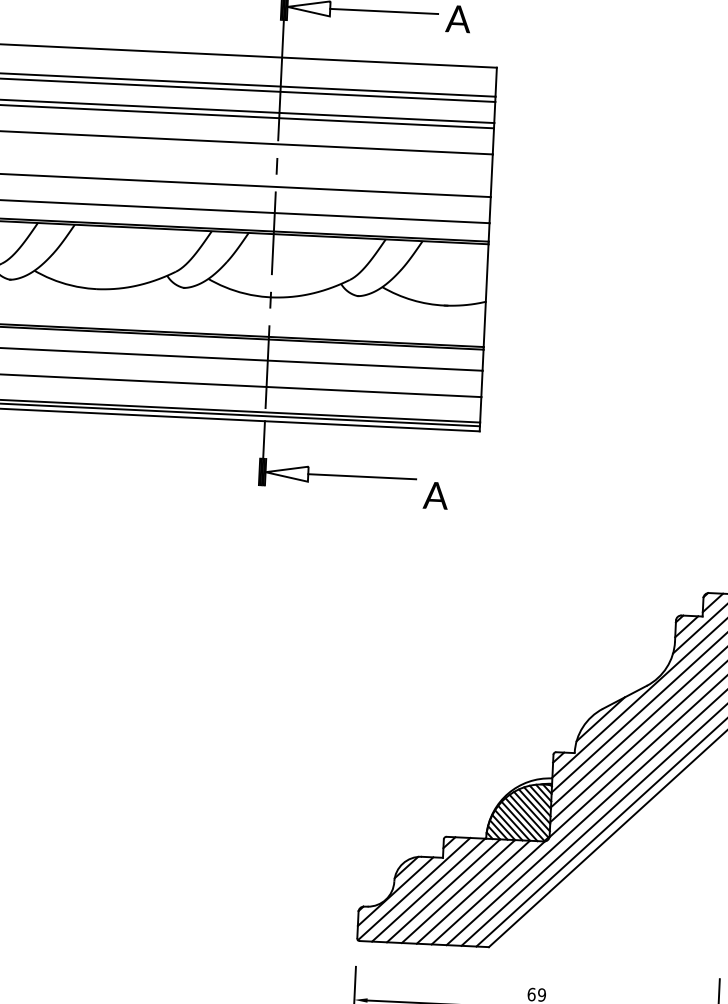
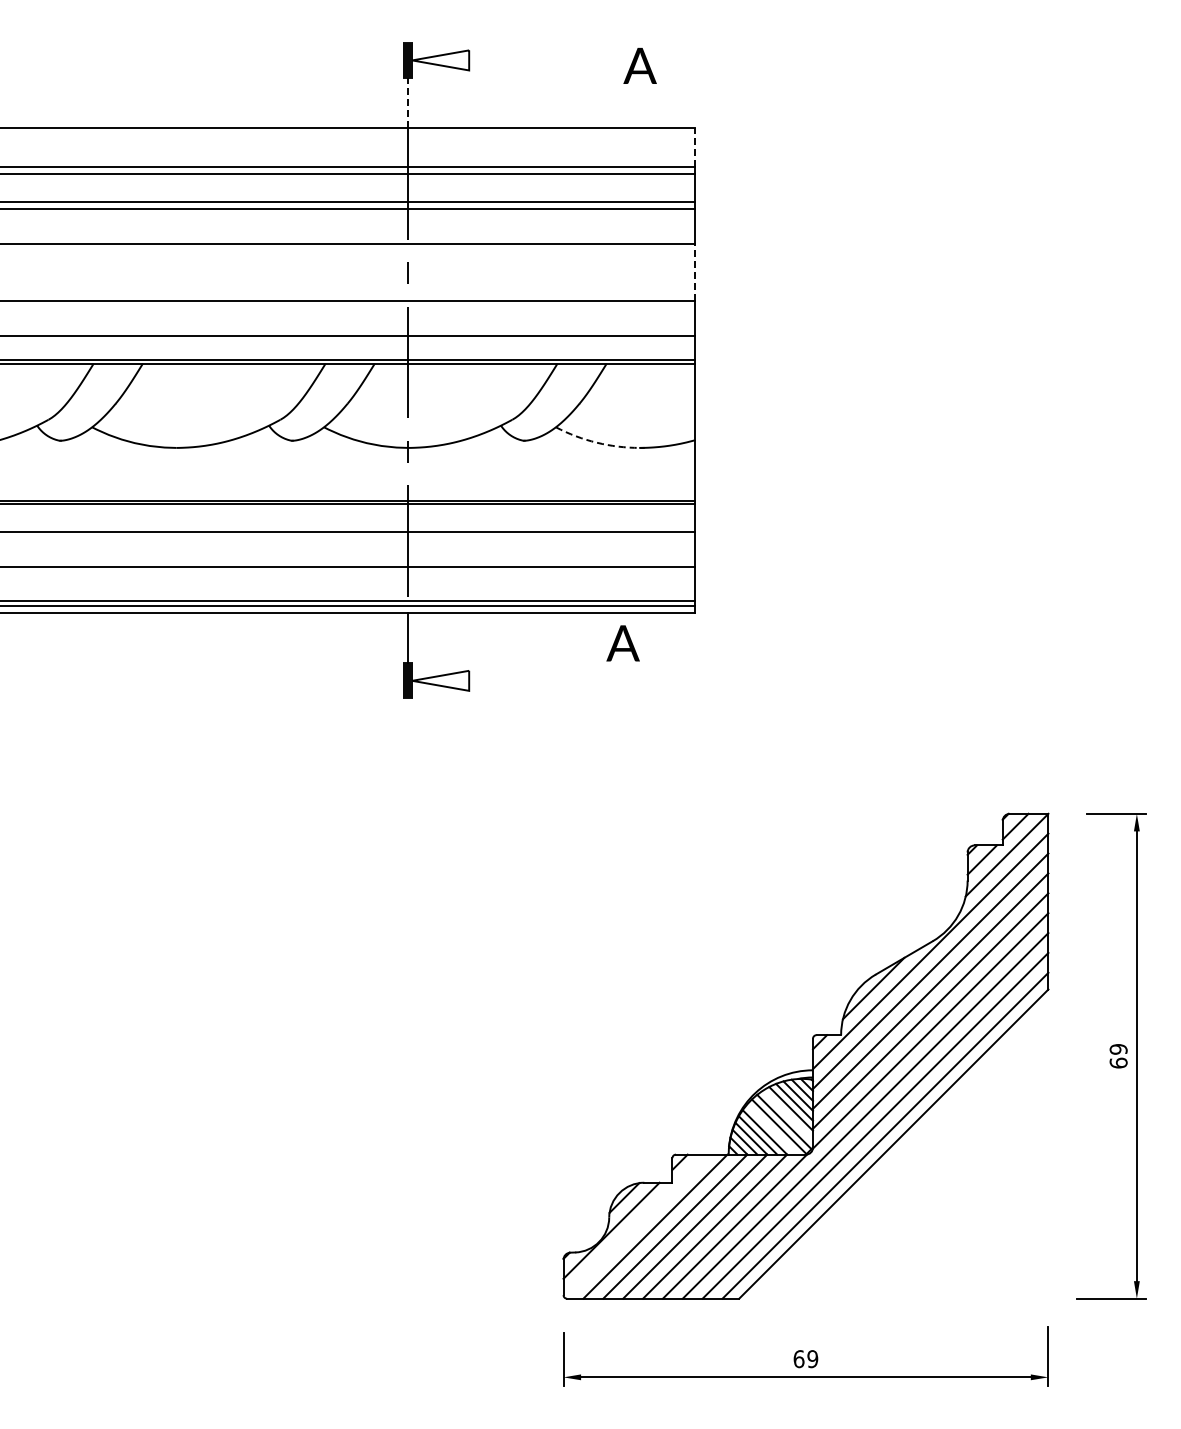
line: (384, 11) -> (541, 60), removed
line: (283, 38) -> (408, 102), solid -> dashed
line: (496, 82) -> (694, 147), solid -> dashed
line: (491, 175) -> (694, 271), solid -> dashed
arc: (412, 299) -> (596, 442), solid -> dashed
line: (362, 476) -> (541, 680), removed
text: (435, 495) -> (622, 643), moved
line: (532, 811) -> (788, 1115), removed
line: (519, 821) -> (772, 1129), removed
line: (413, 888) -> (635, 1225), removed

